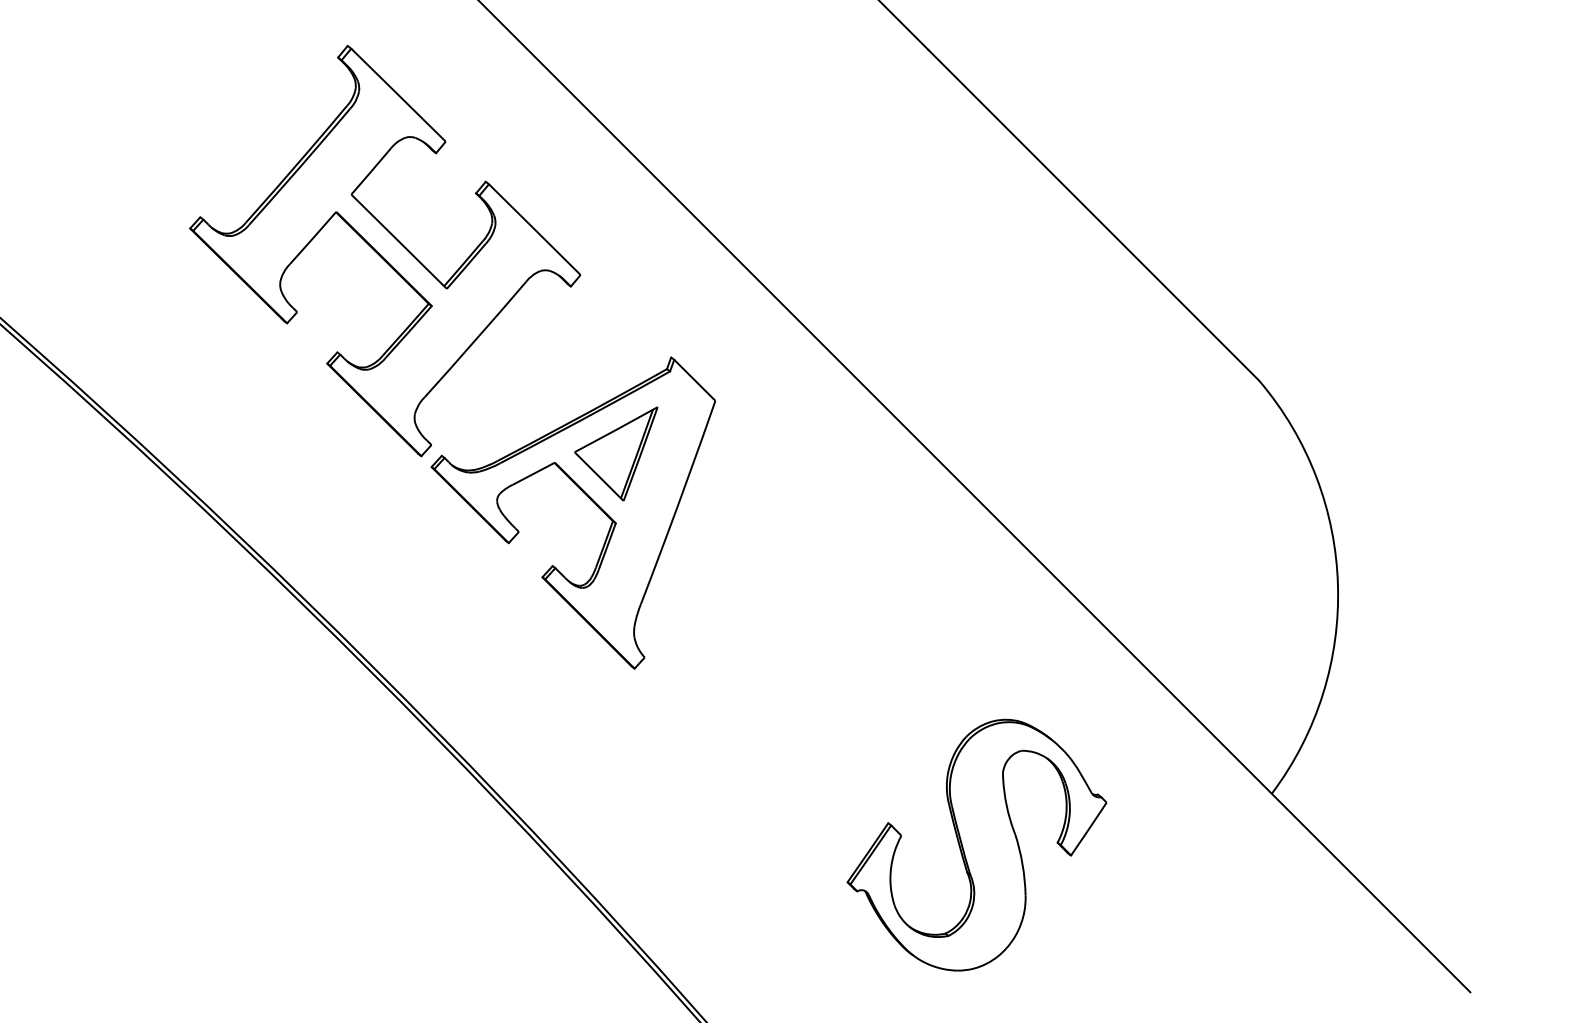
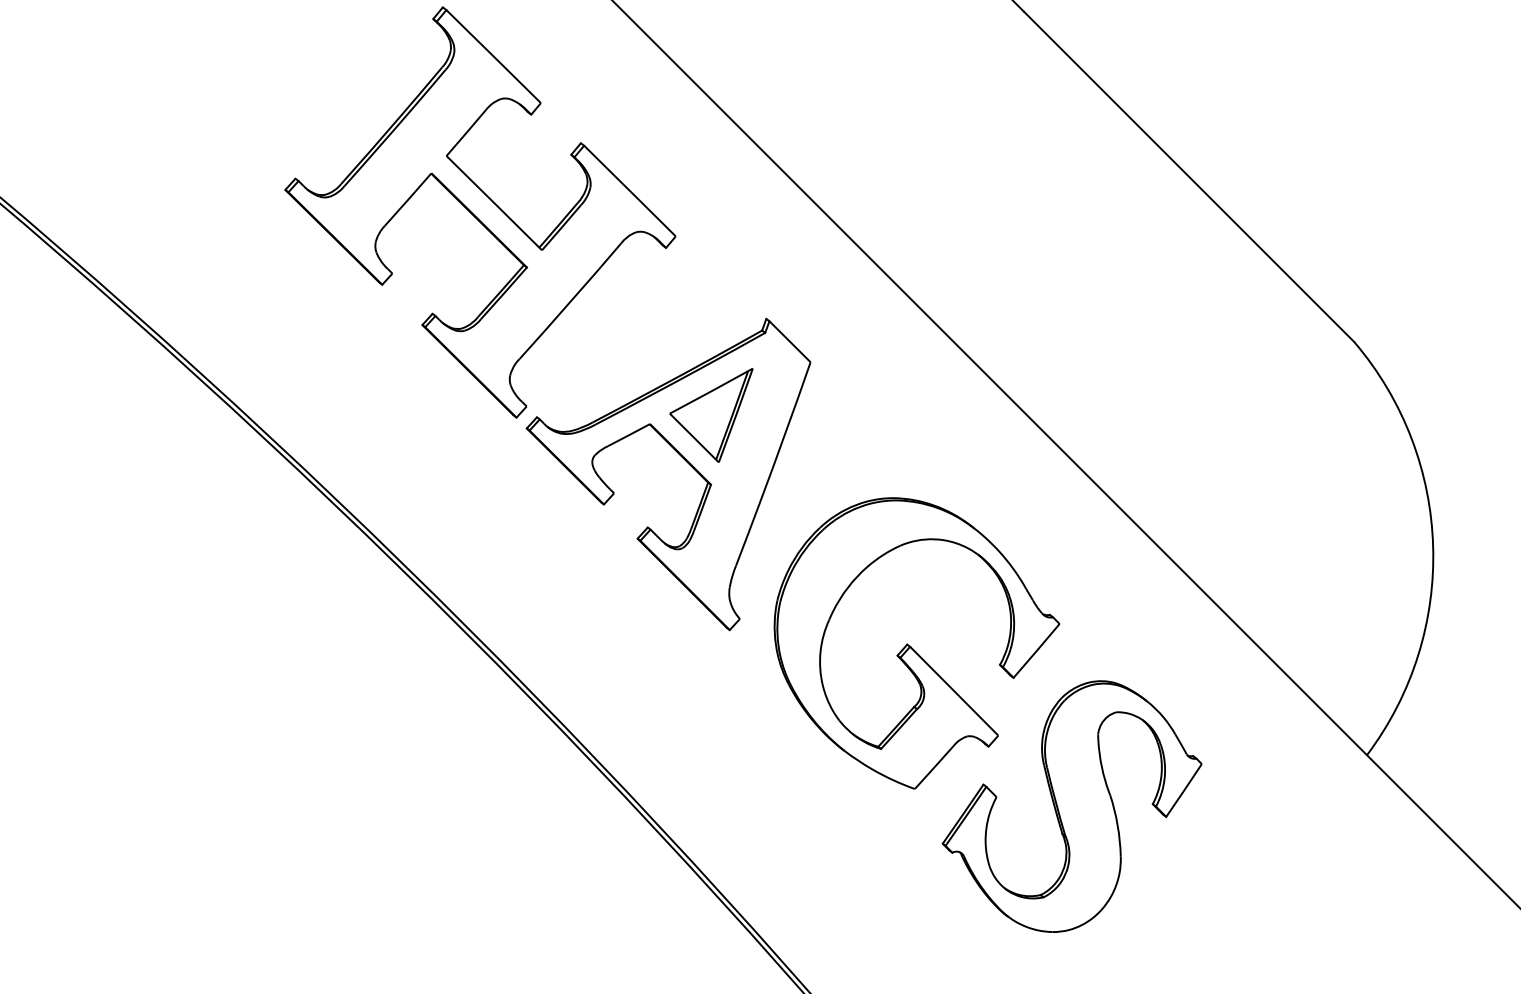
part: (816, 685) -> (911, 646), added

